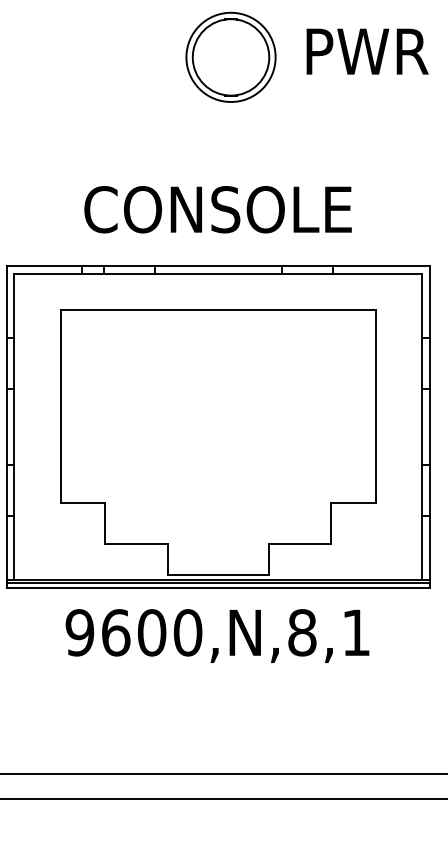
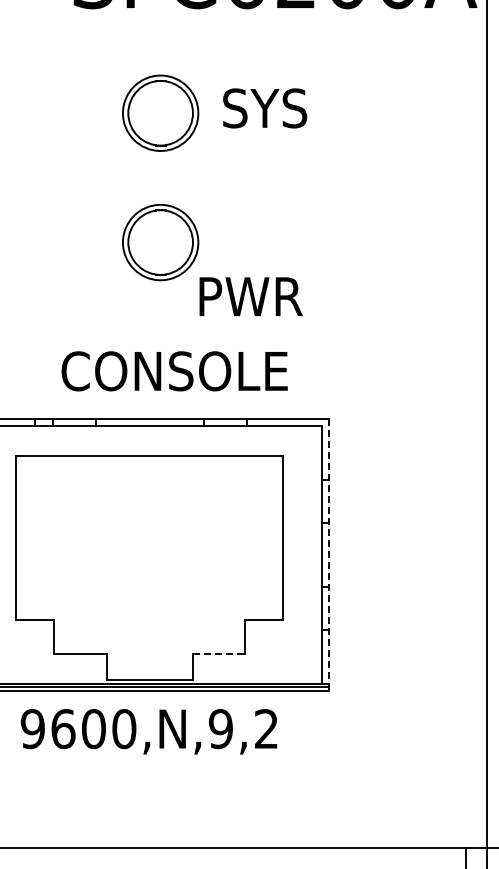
text: (366, 51) -> (250, 296), moved
text: (217, 209) -> (174, 371), moved
line: (429, 427) -> (328, 555), solid -> dashed
line: (300, 543) -> (219, 653), solid -> dashed
text: (327, 633) -> (242, 729), 9600,N,8,1 -> 9600,N,9,2

